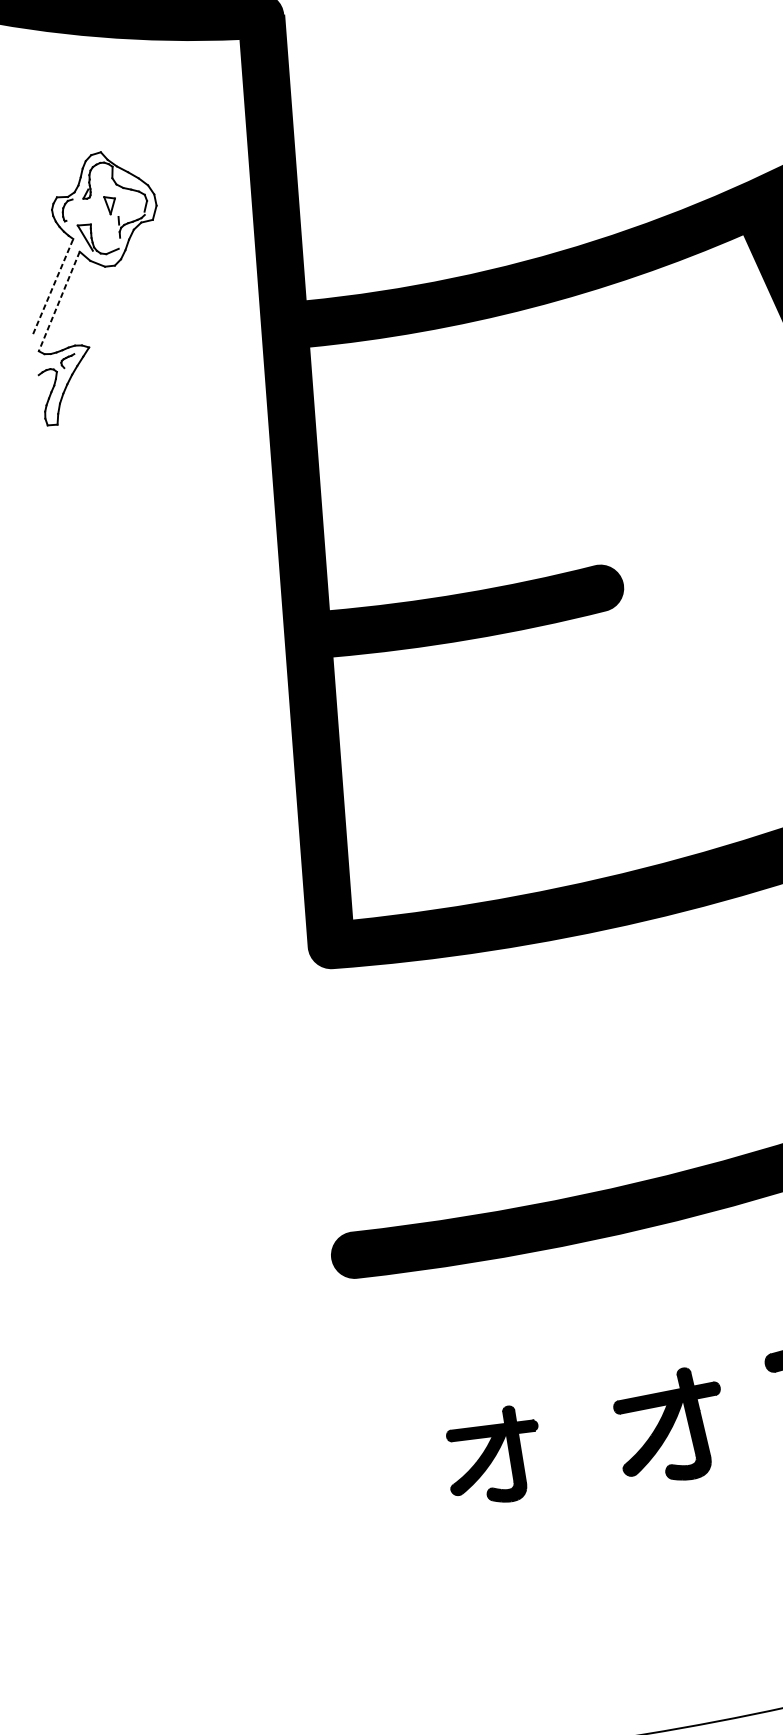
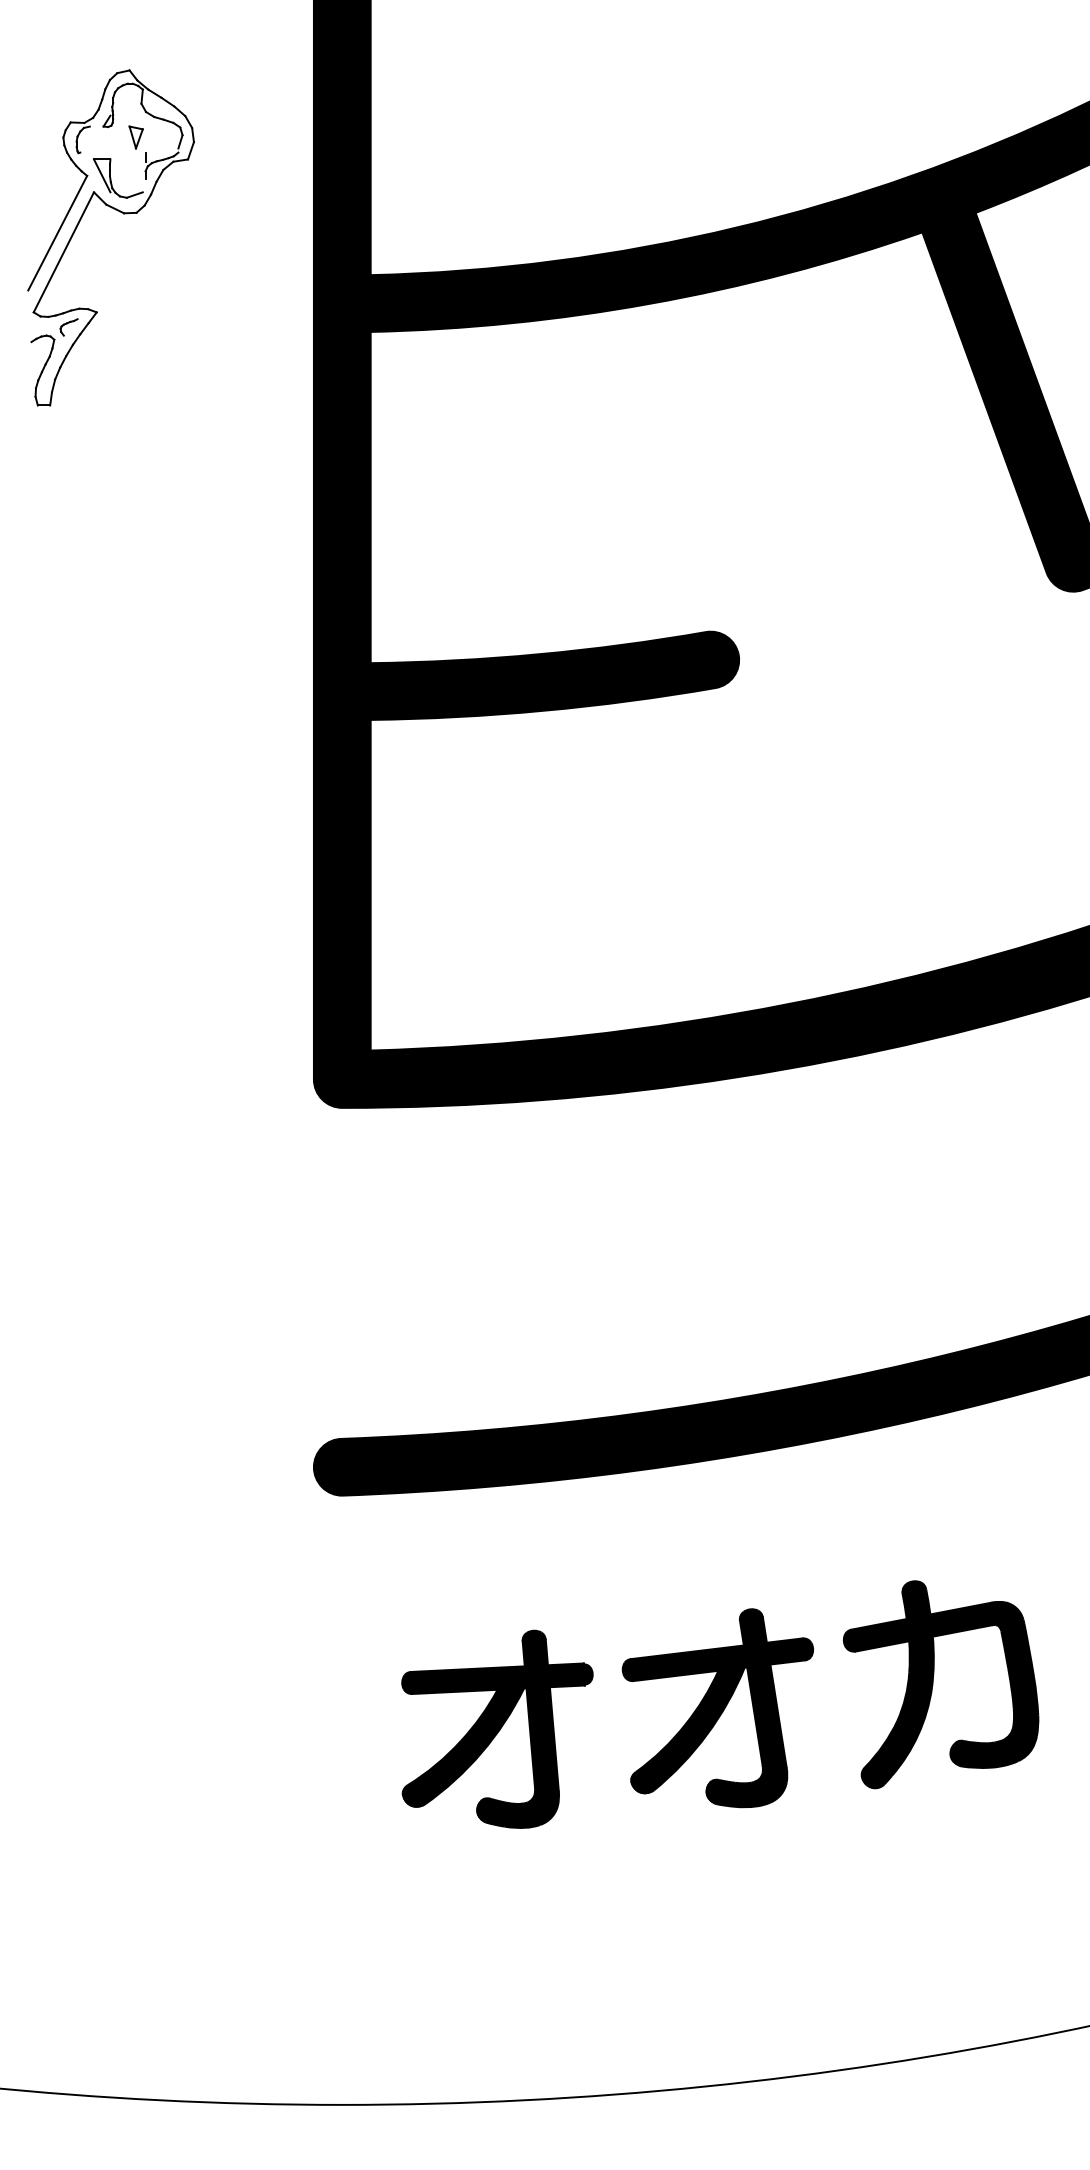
line: (53, 286) -> (57, 232), dashed -> solid
line: (59, 301) -> (63, 252), dashed -> solid
part: (668, 1425) -> (717, 1708), size x1.43
part: (494, 1454) -> (497, 1728), size x1.67

